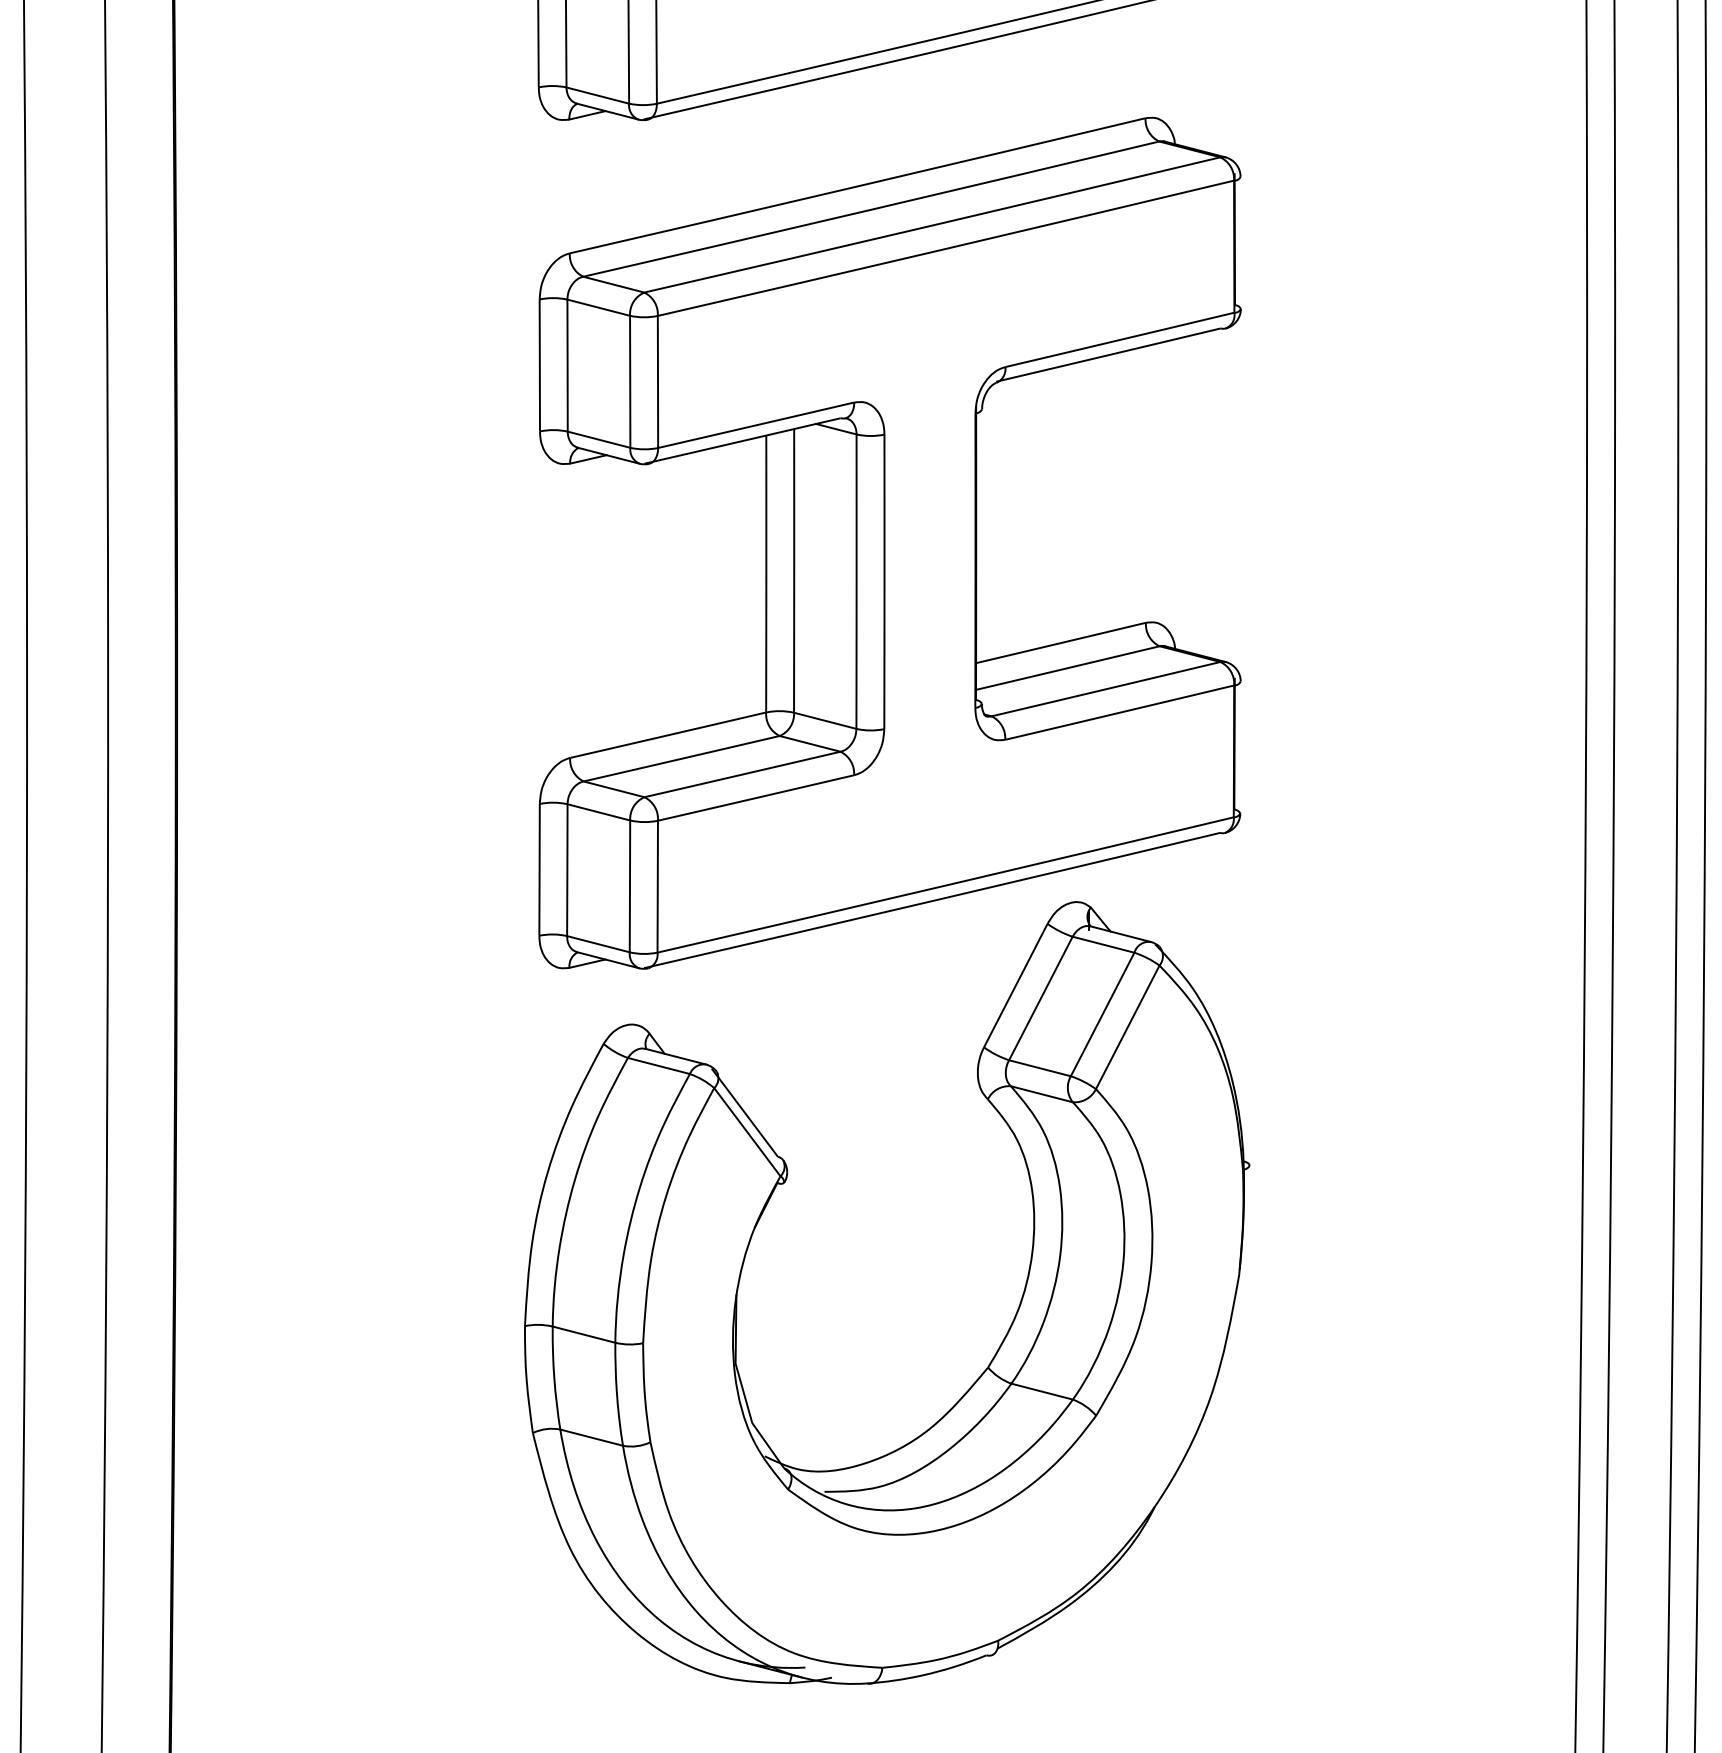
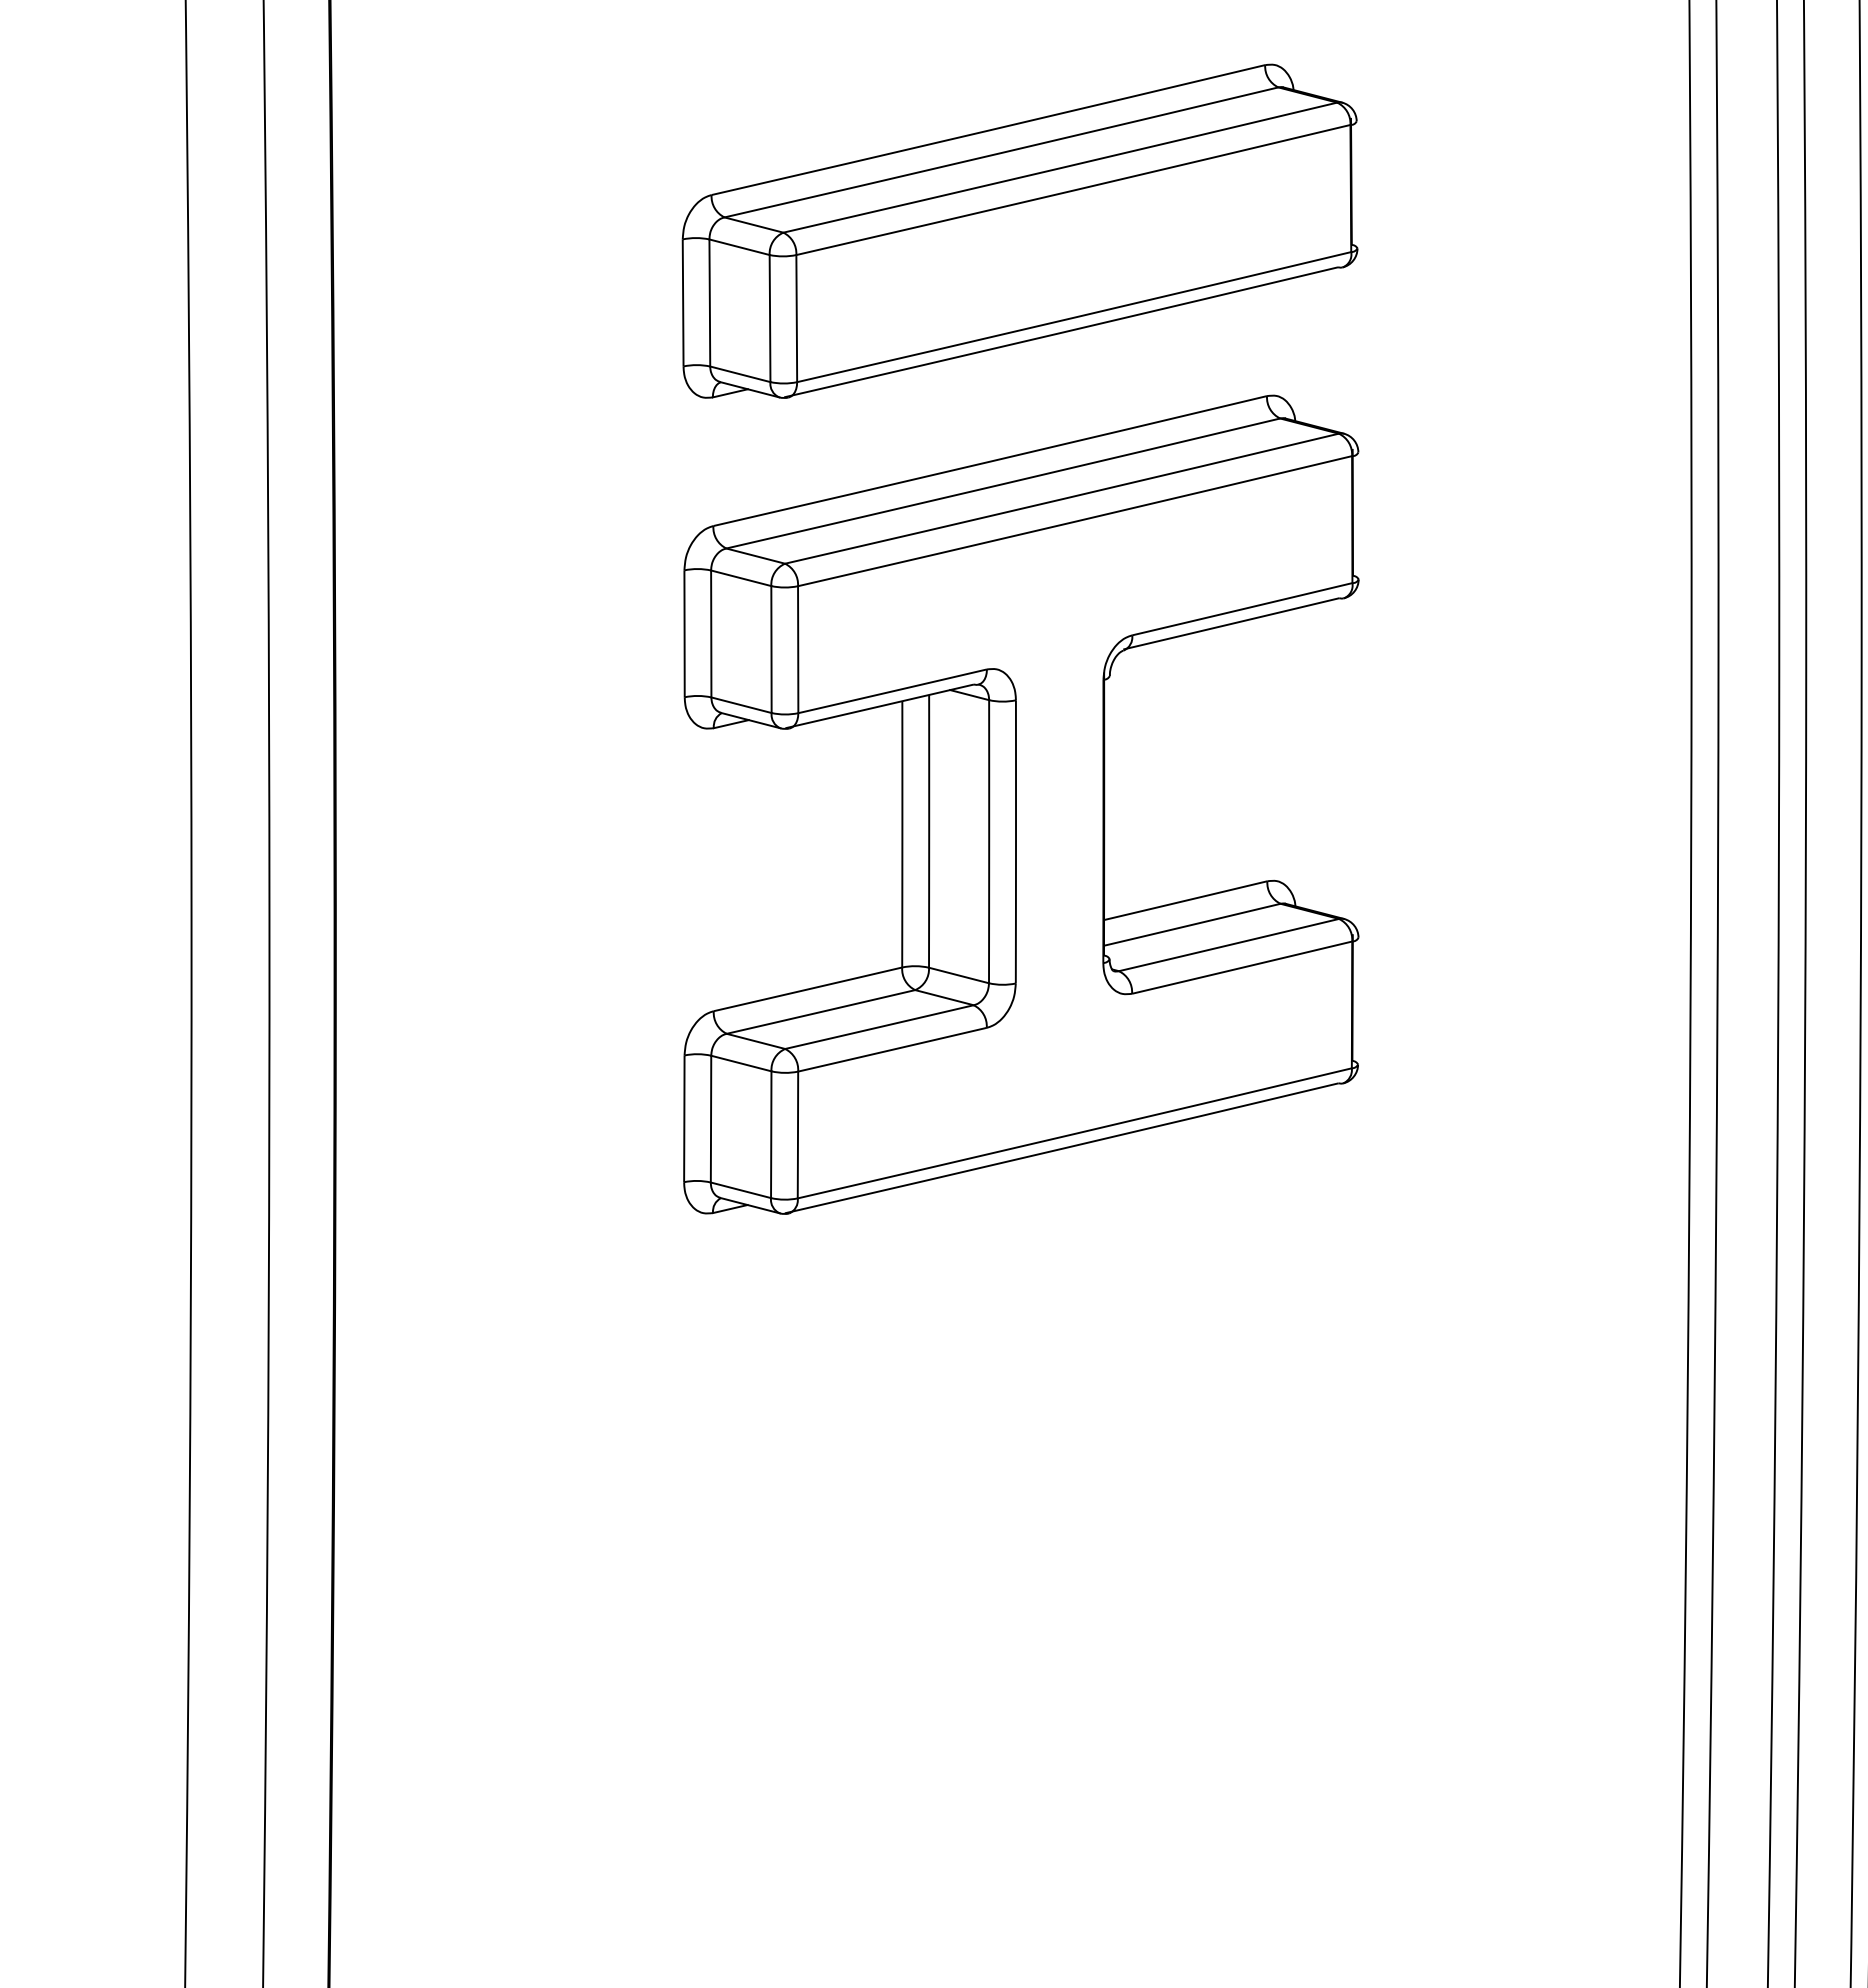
part: (996, 1351) -> (1123, 1581), removed

